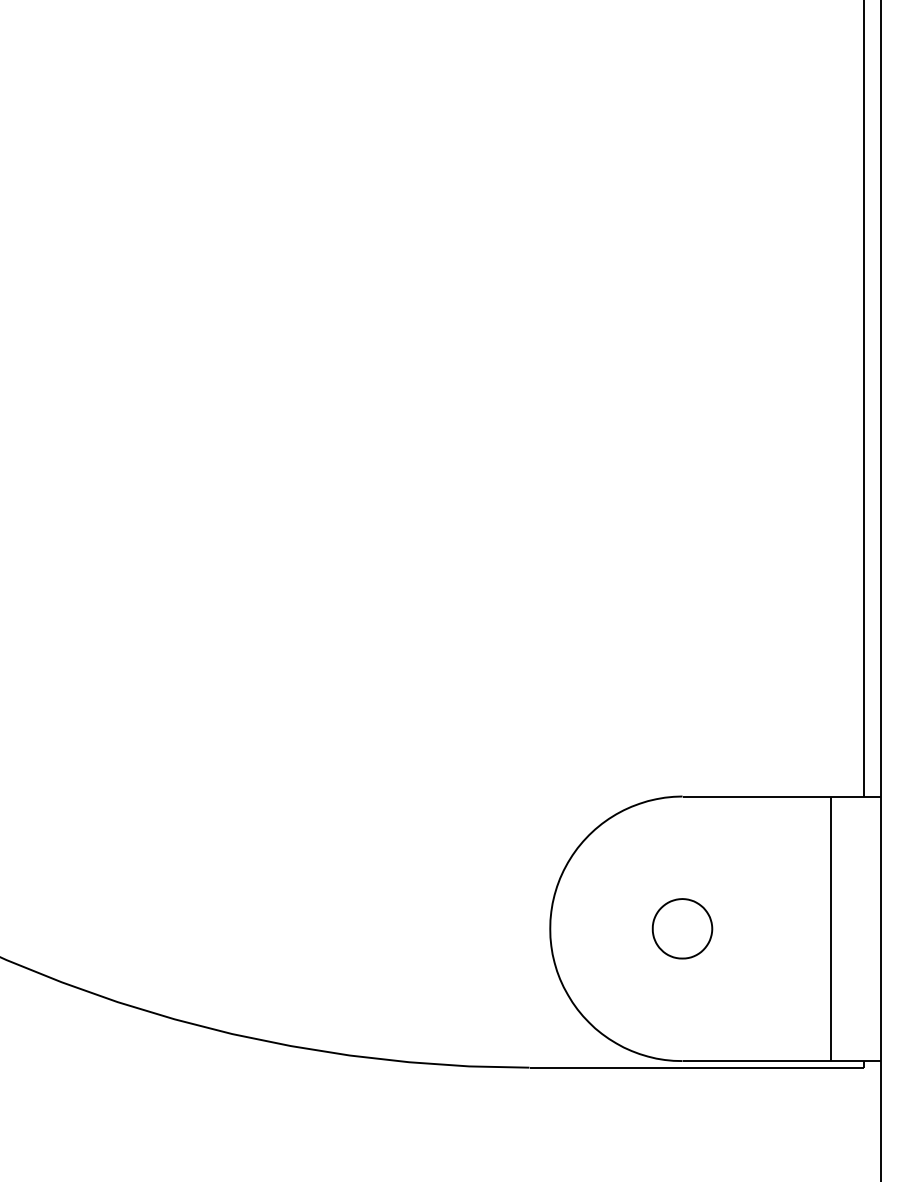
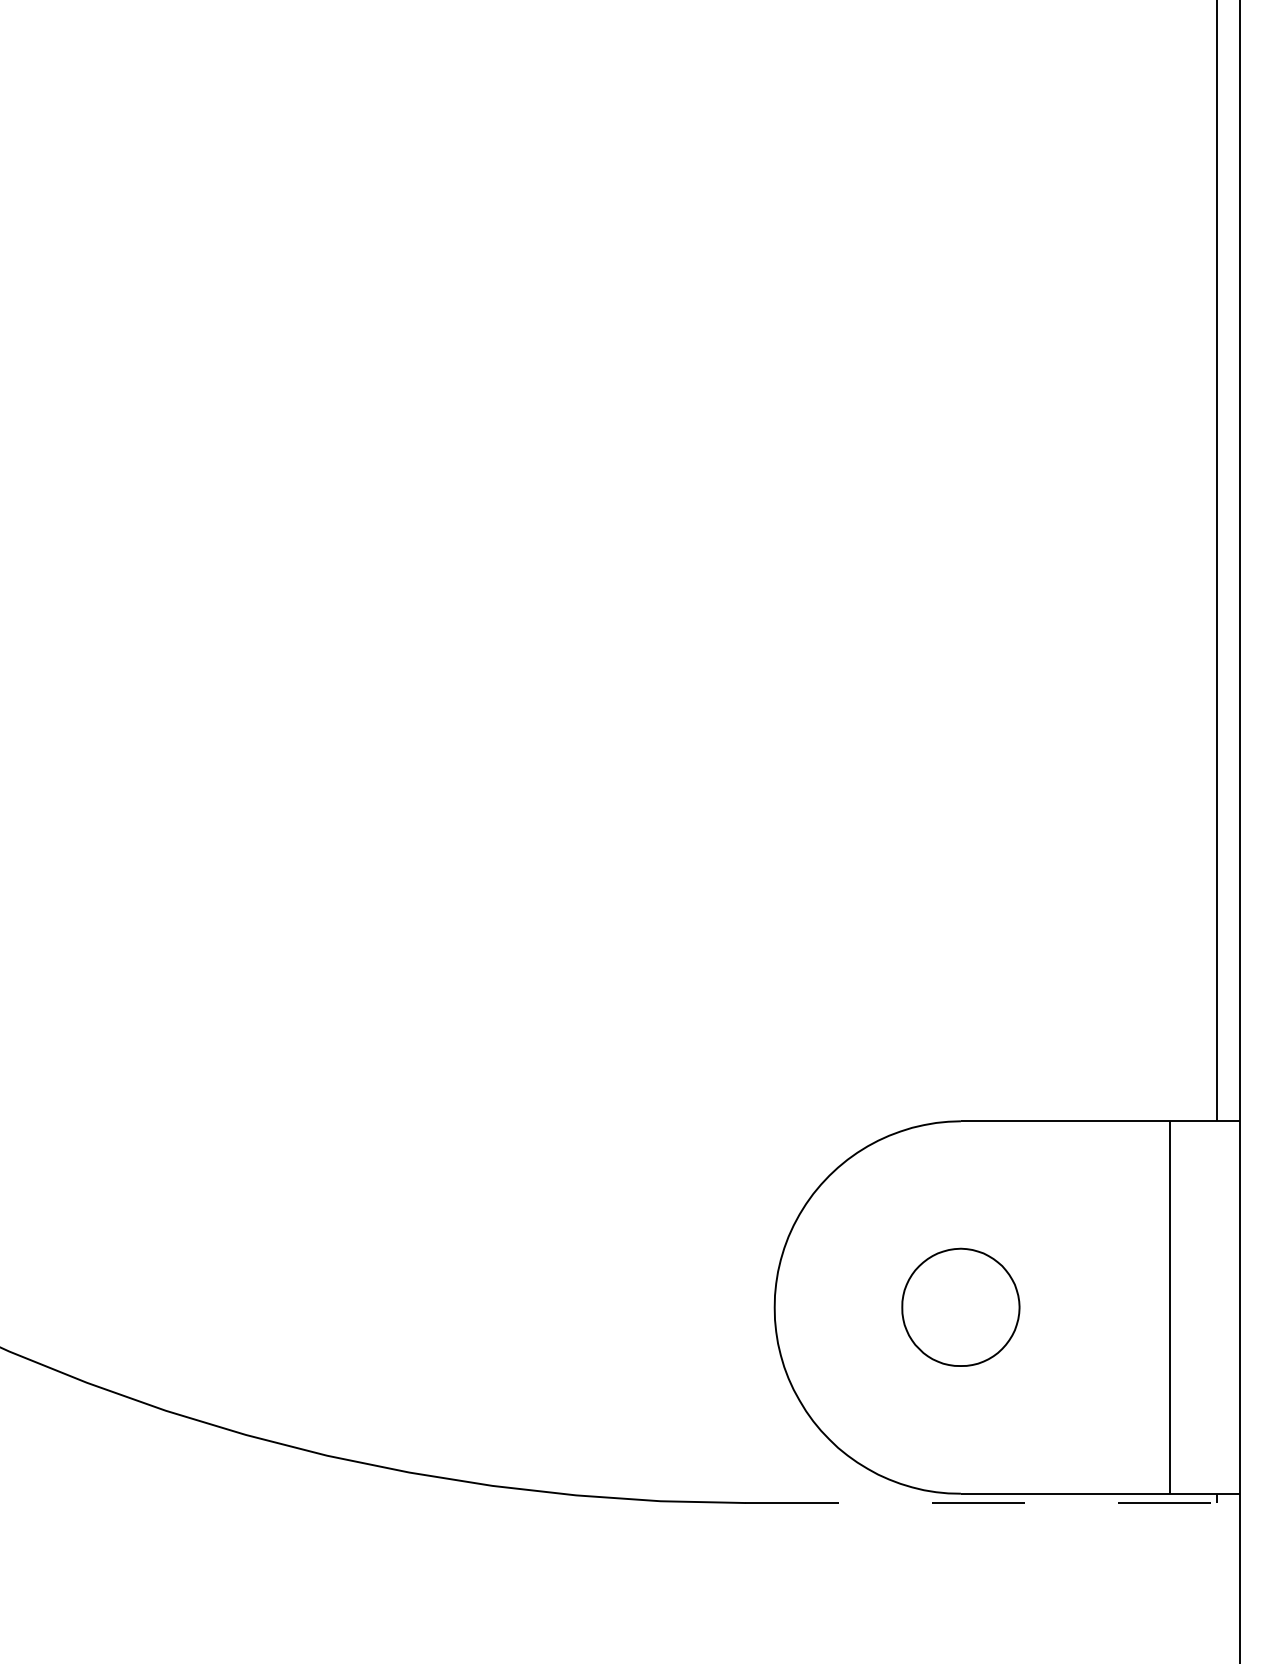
part: (682, 928) -> (960, 1307), size x1.4
line: (697, 1067) -> (981, 1502), solid -> dashed

